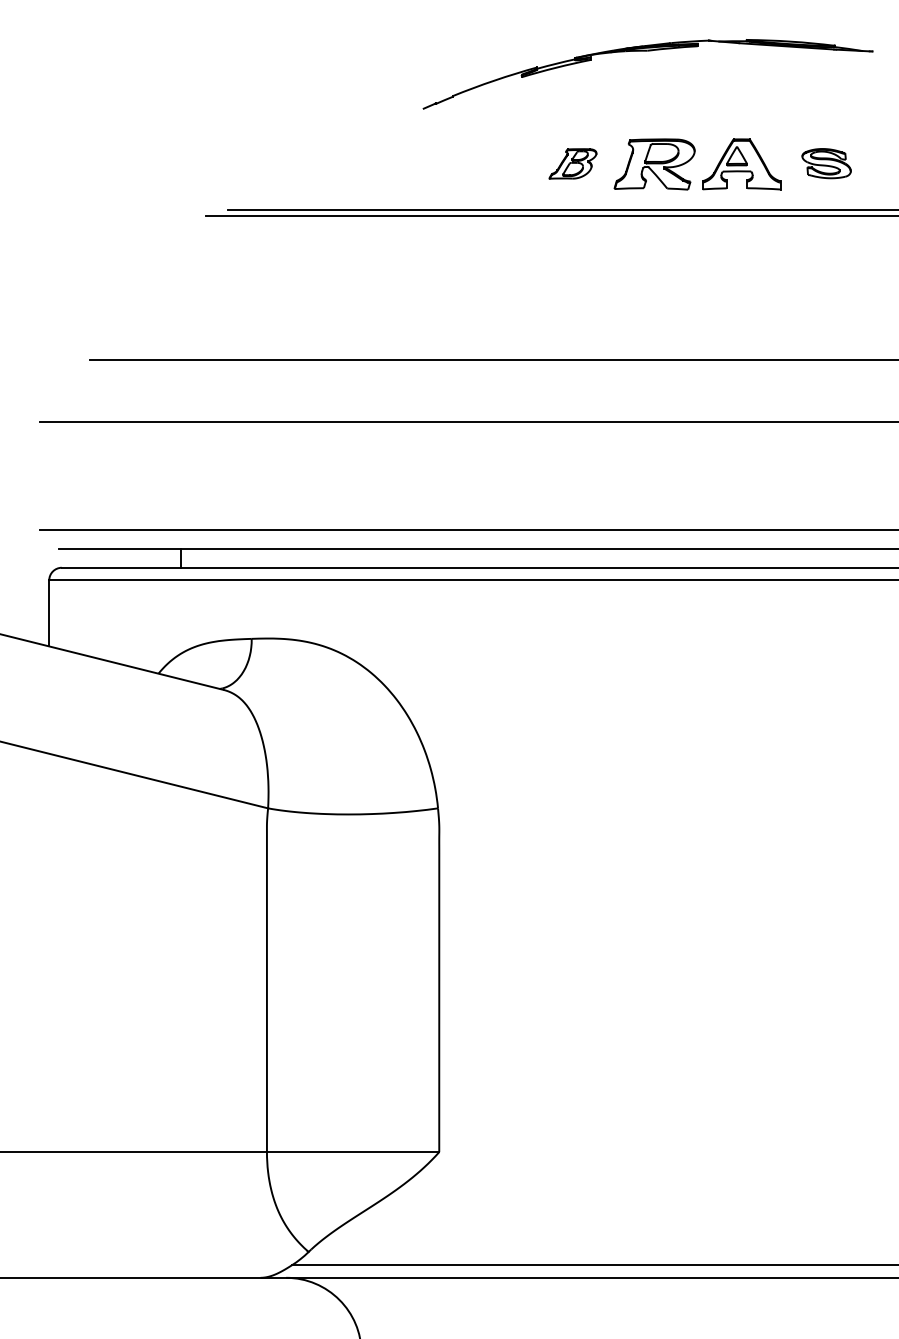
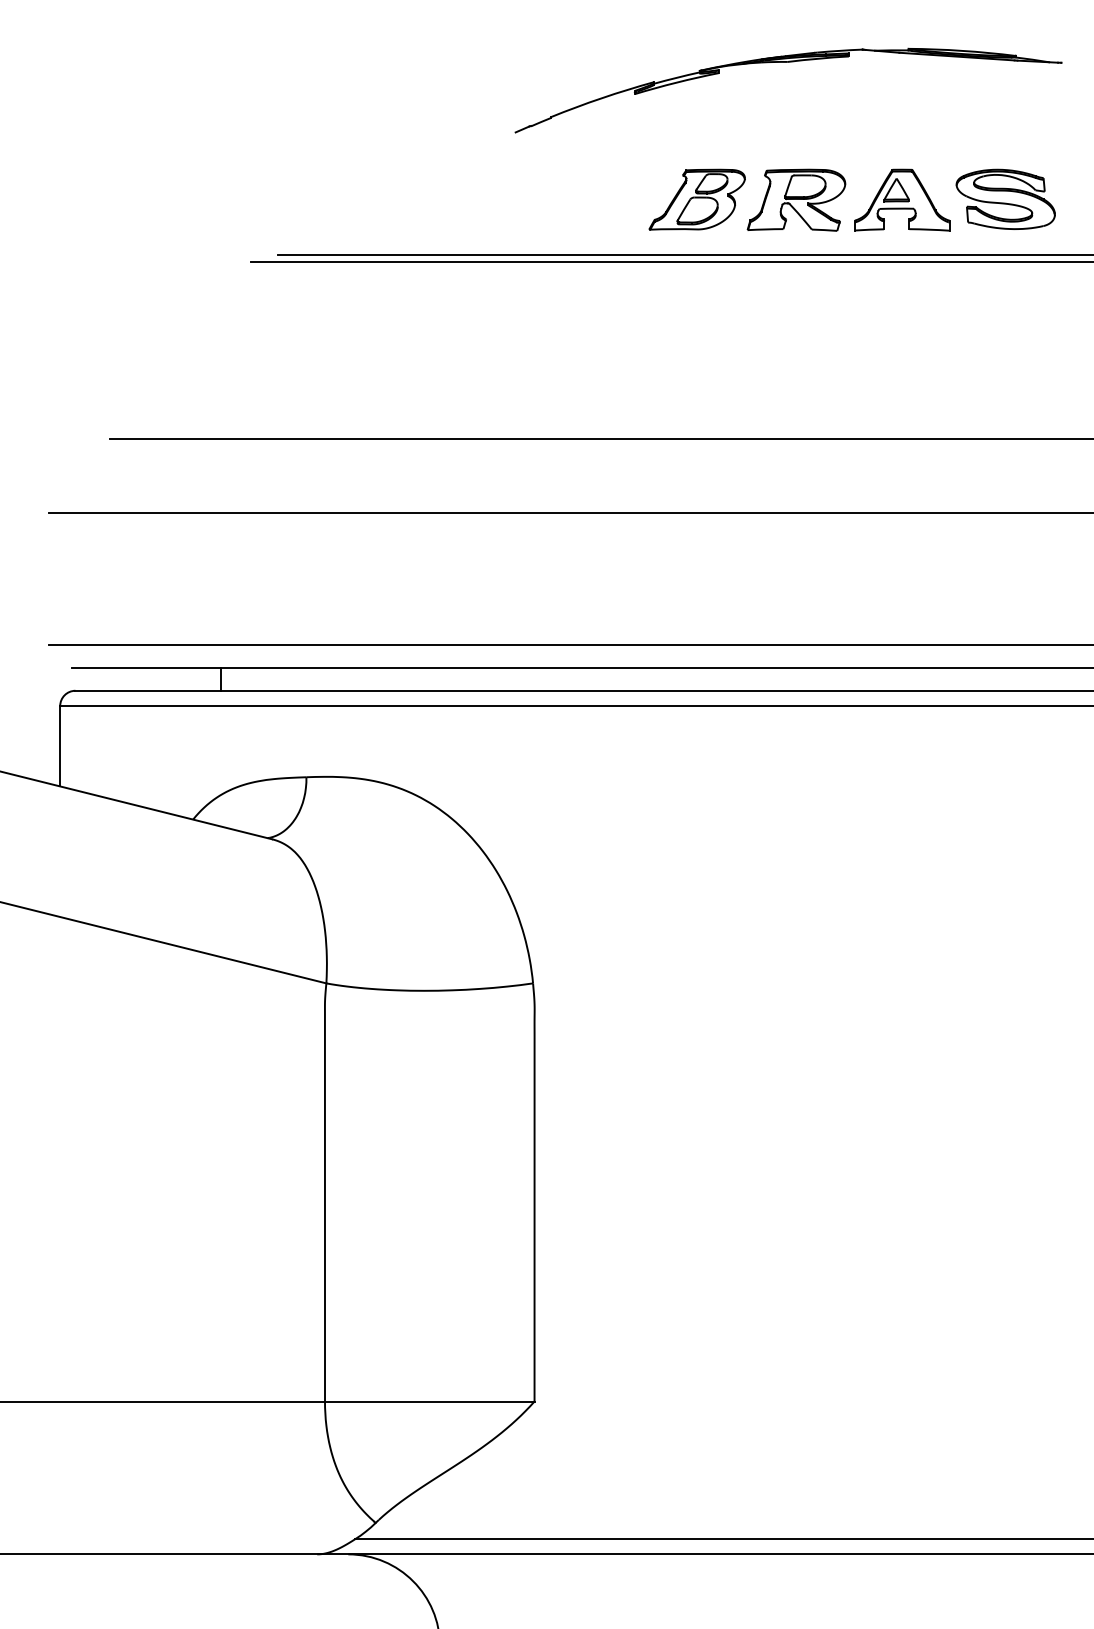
part: (572, 163) -> (696, 199), size x1.67
part: (826, 163) -> (1005, 198), size x1.67

